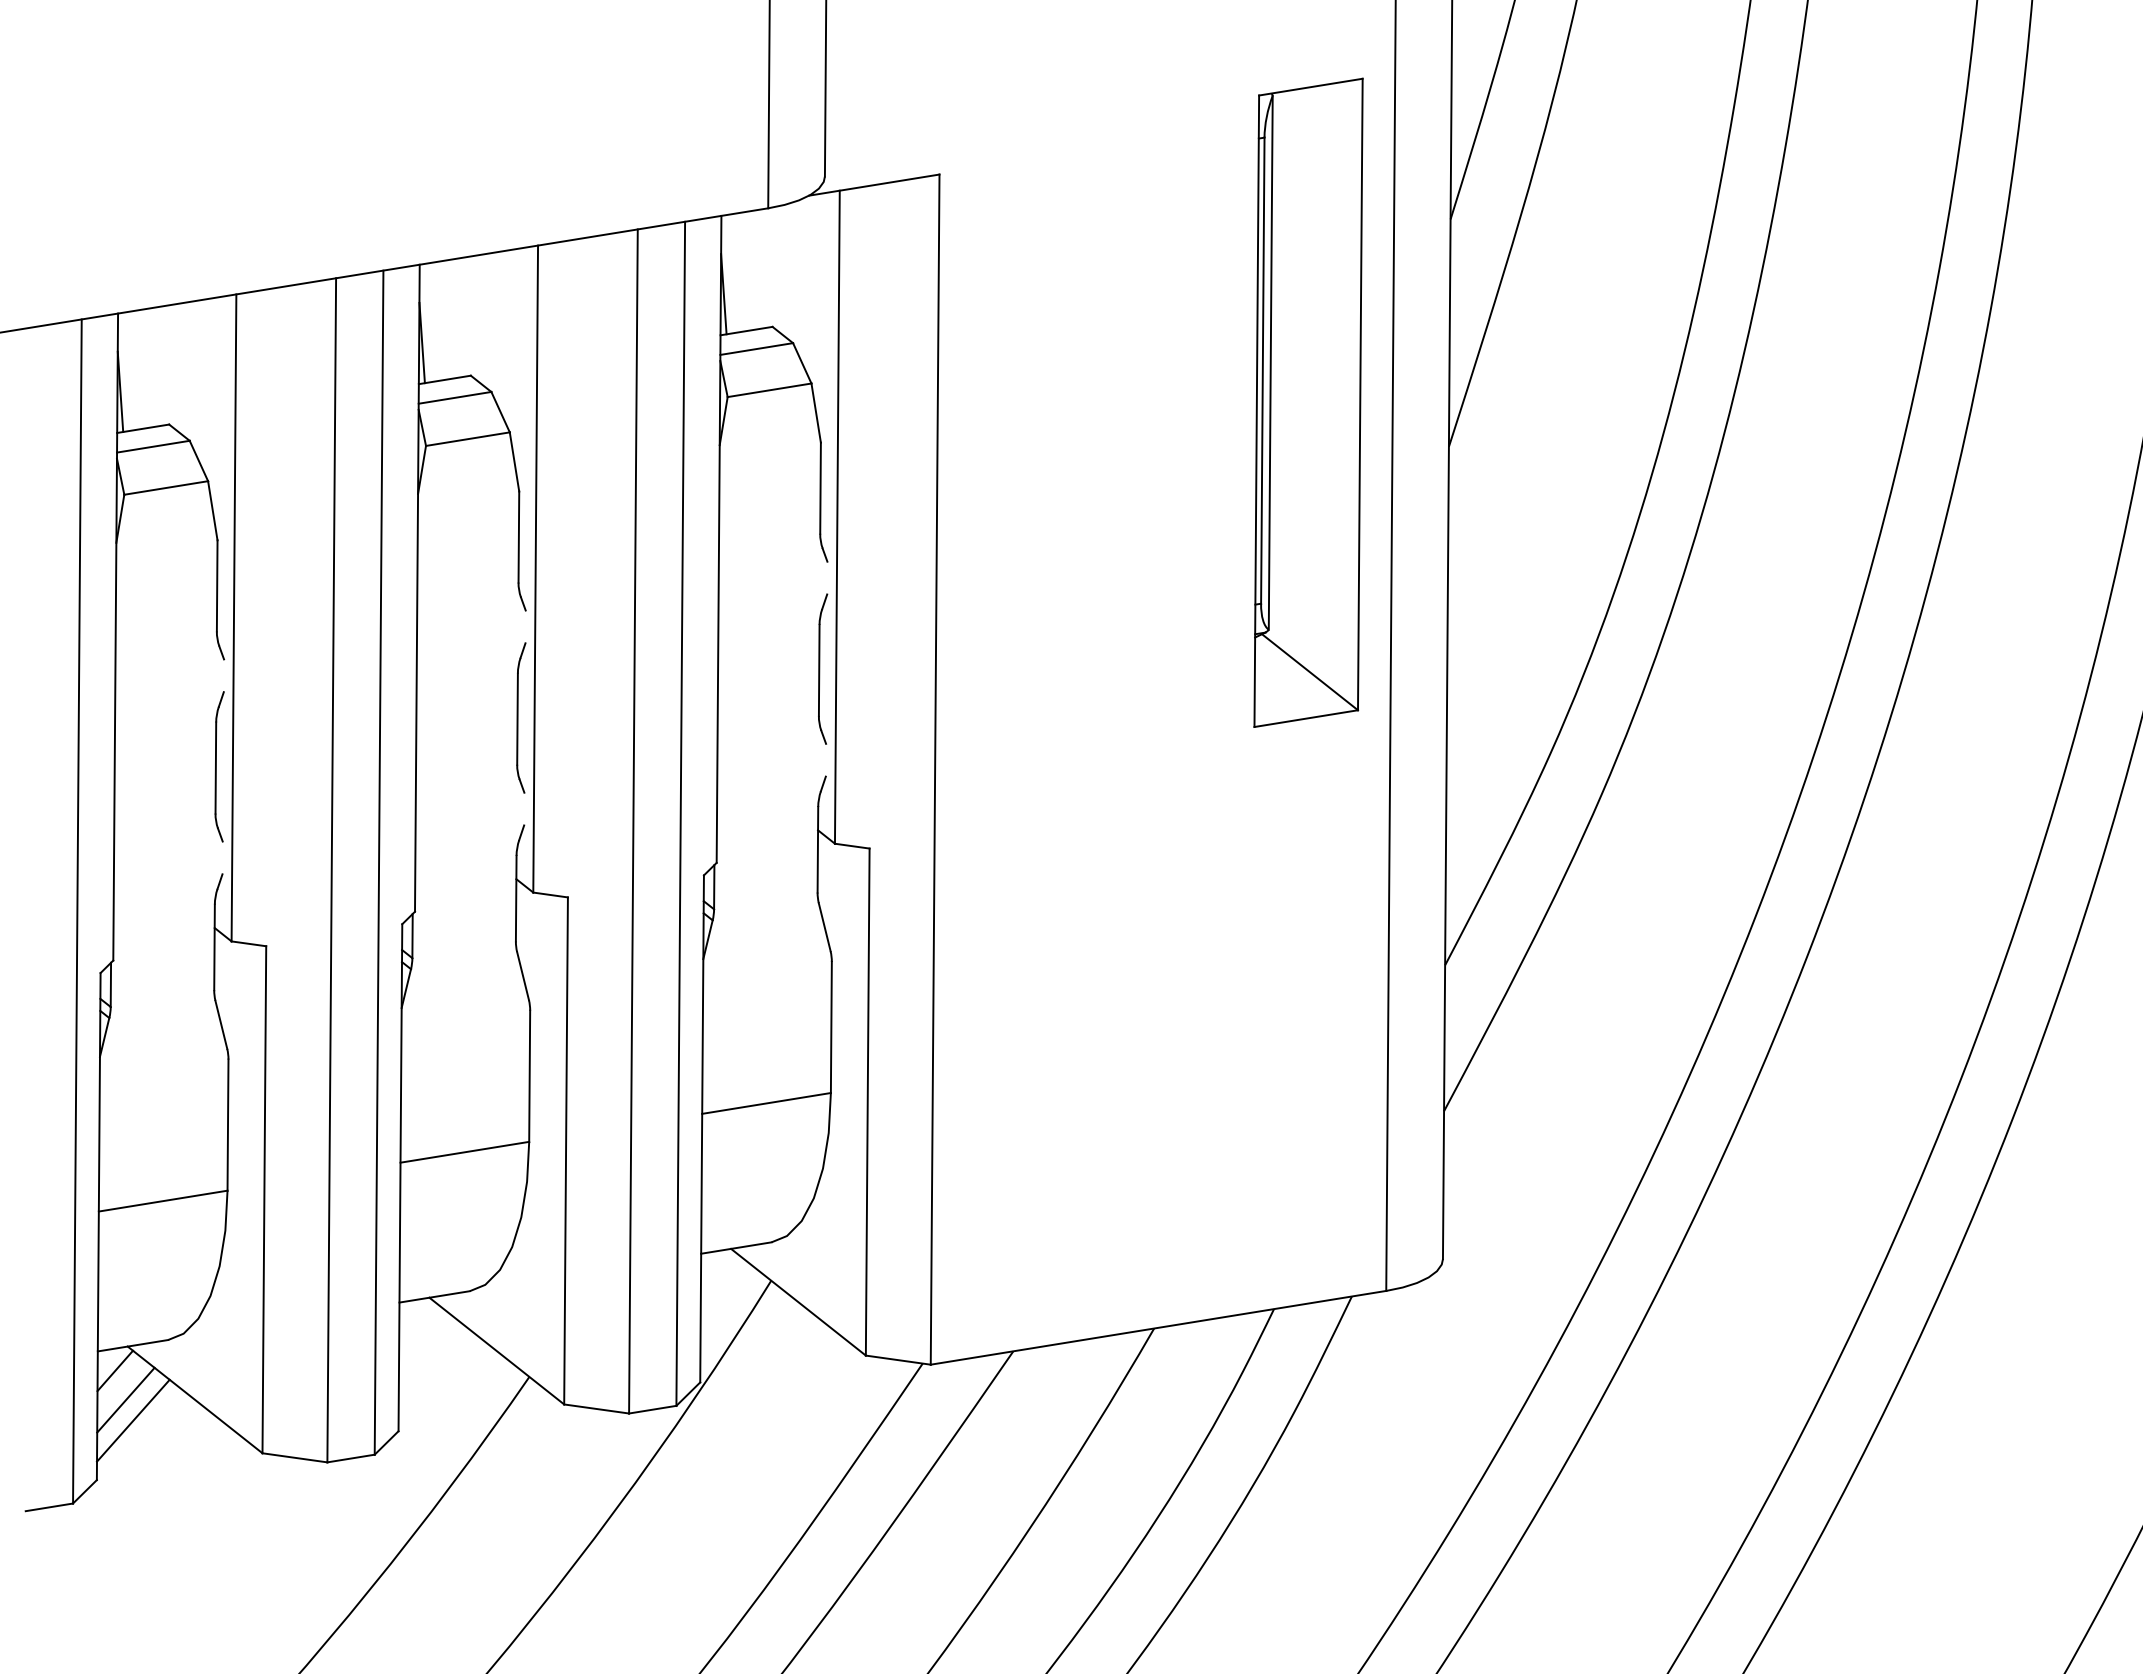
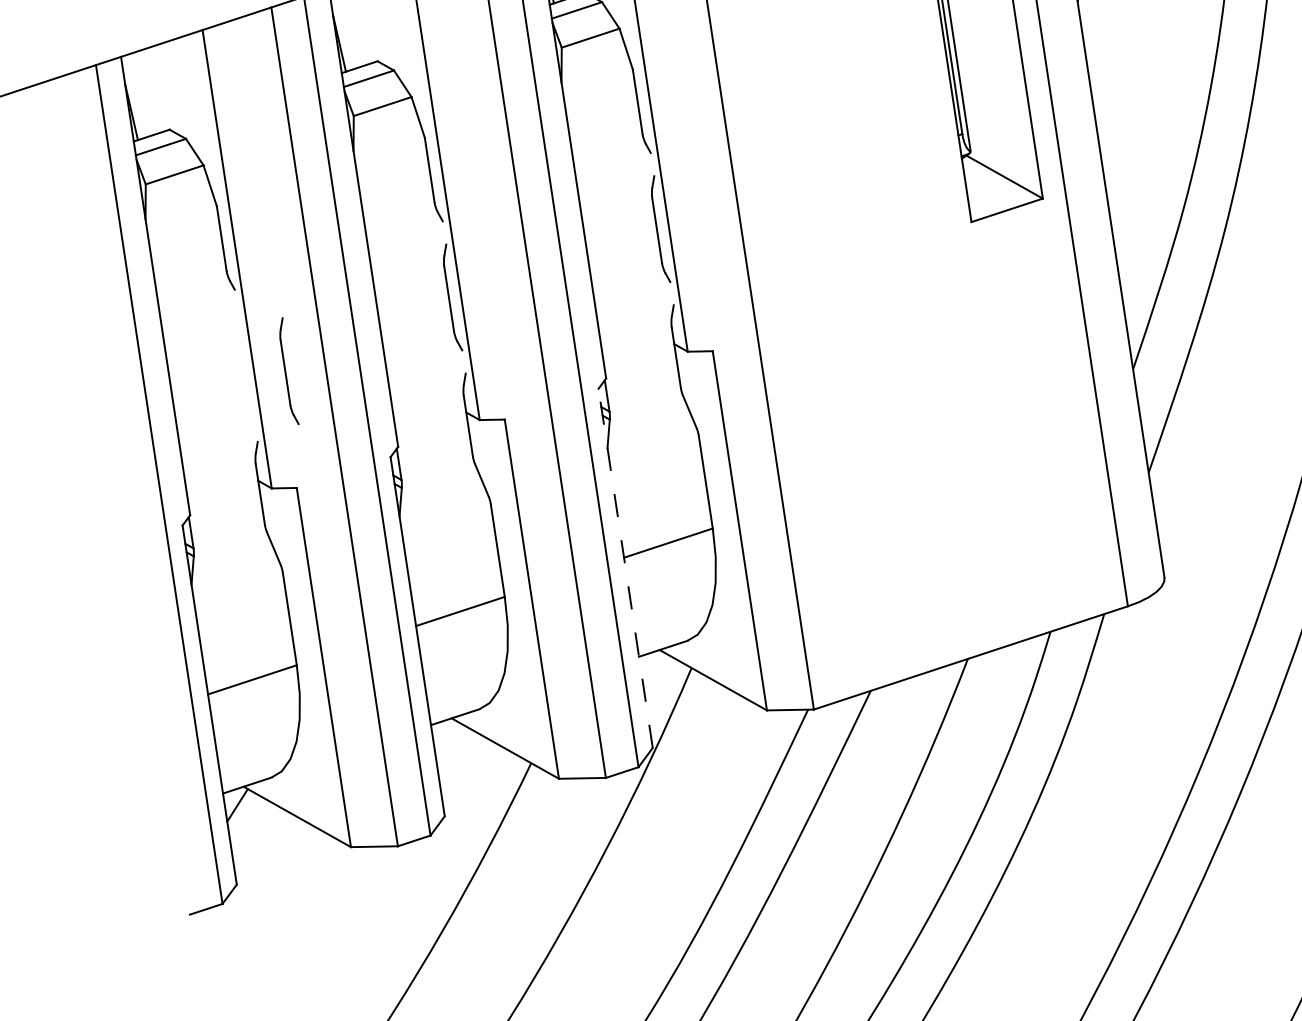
part: (219, 766) -> (287, 371), moved
line: (702, 1128) -> (625, 568), solid -> dashed
line: (125, 1399) -> (248, 824), removed
line: (133, 1420) -> (256, 838), removed

